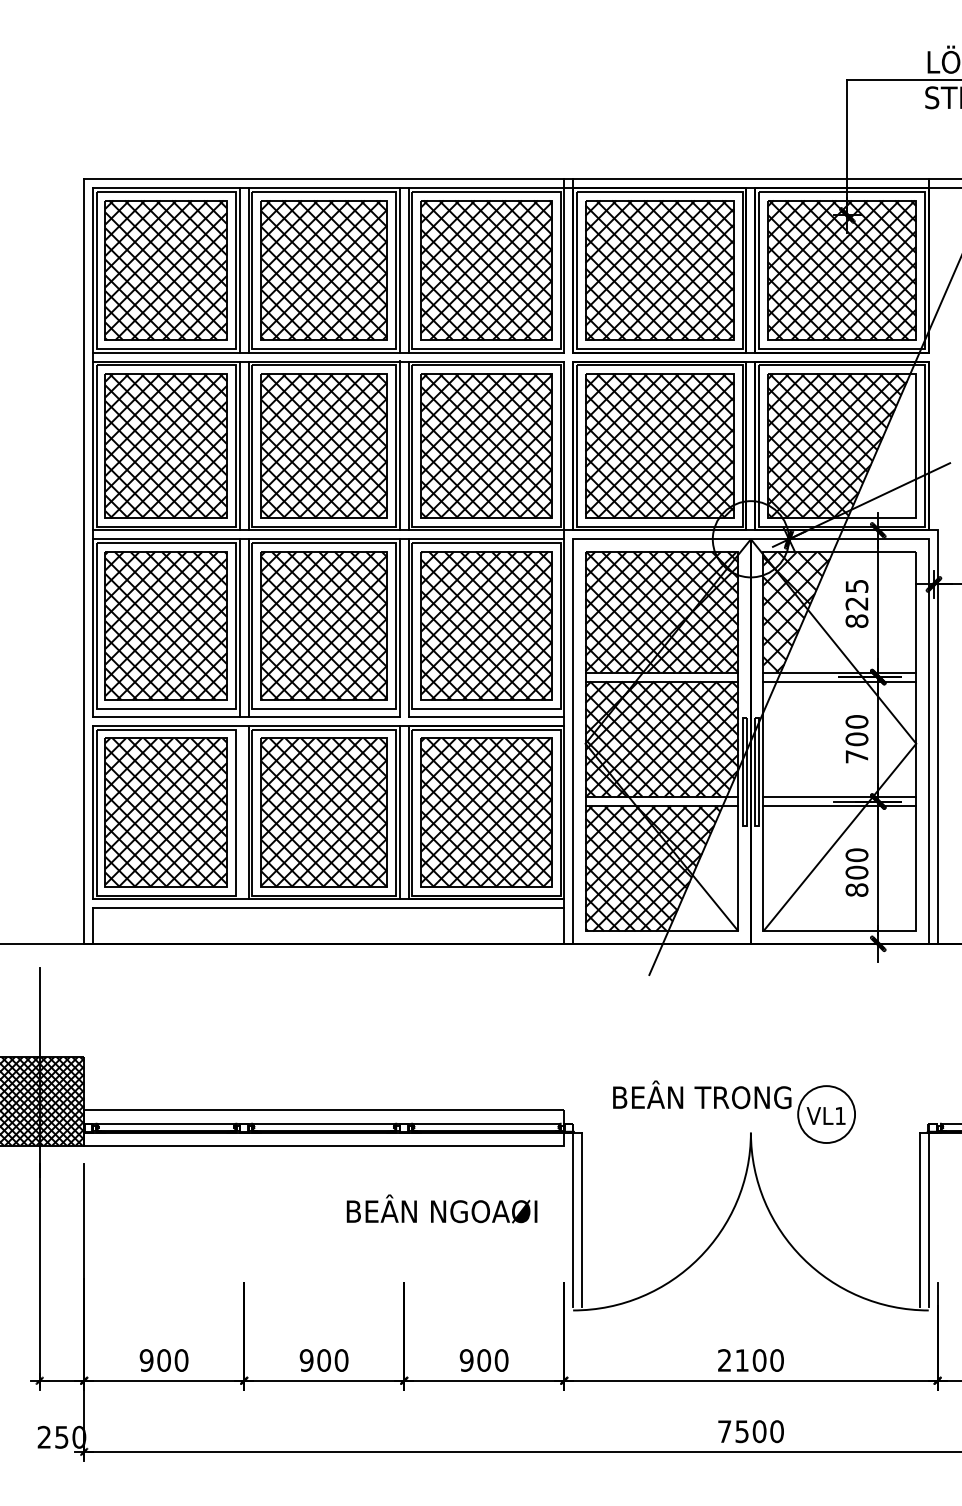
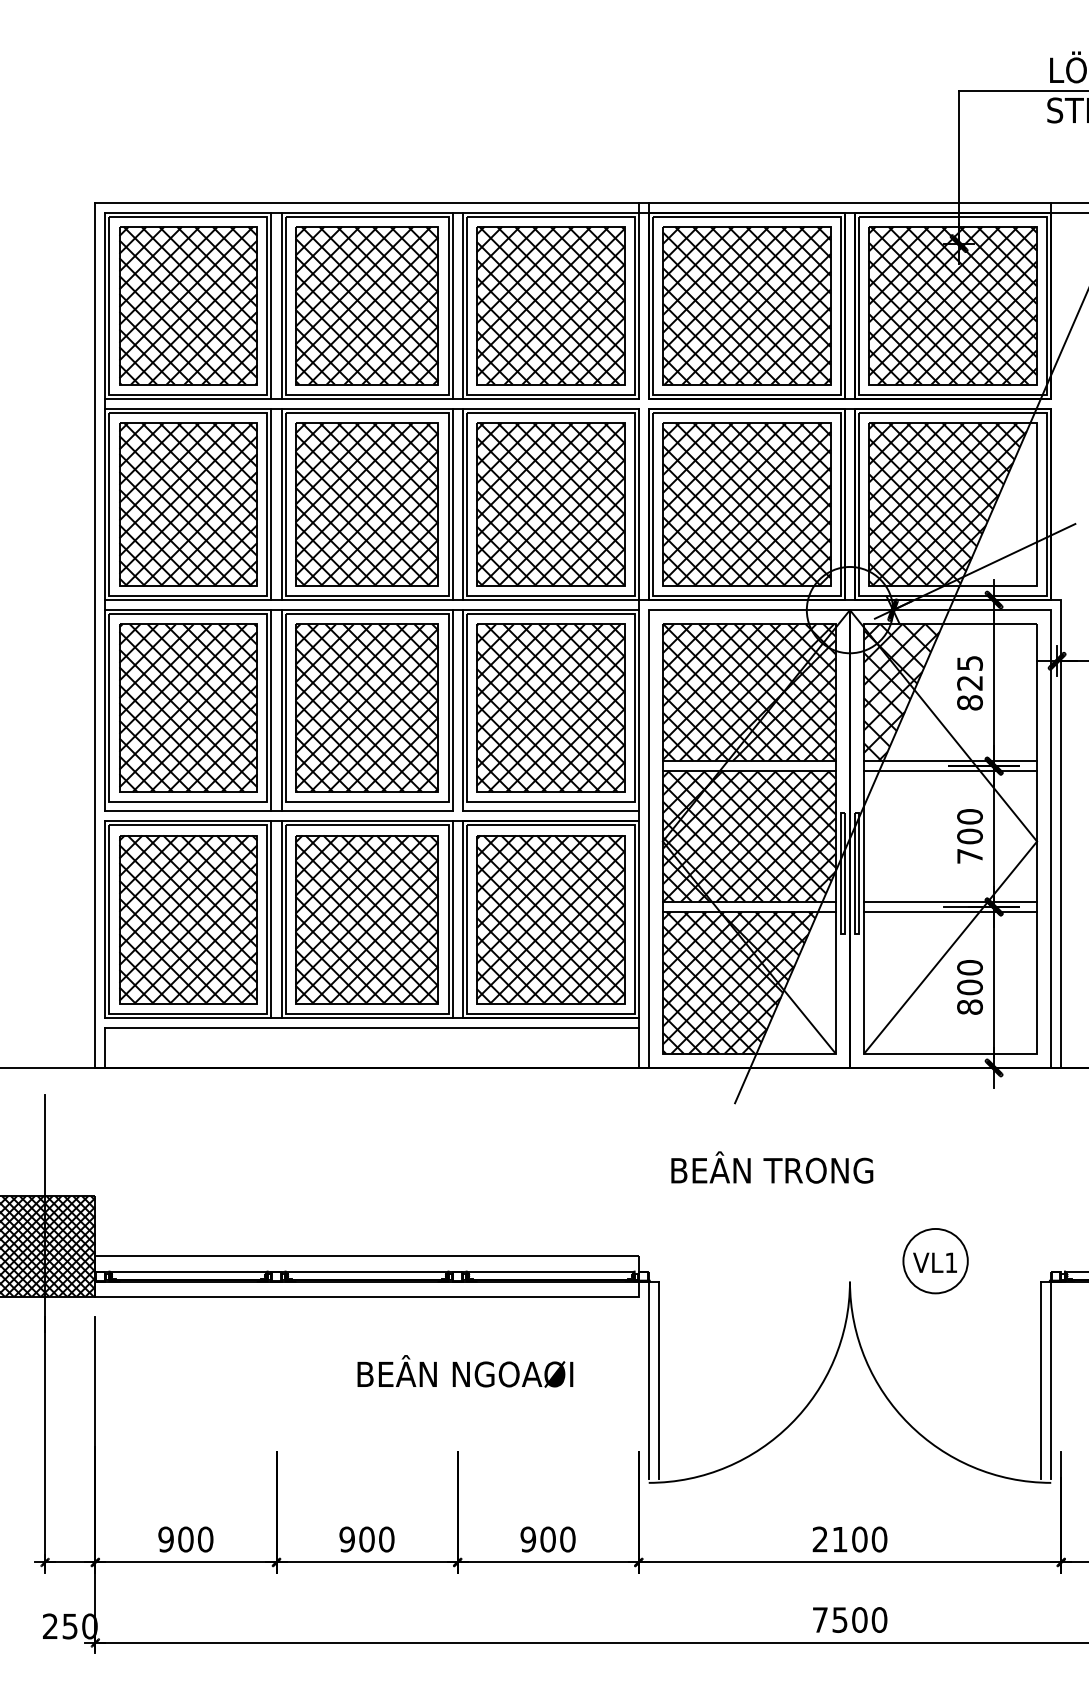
line: (239, 812) -> (271, 919), added
text: (702, 1094) -> (772, 1167), moved
text: (441, 1208) -> (464, 1370), moved

